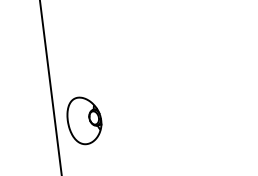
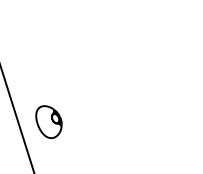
part: (84, 120) -> (49, 121), size x0.7

